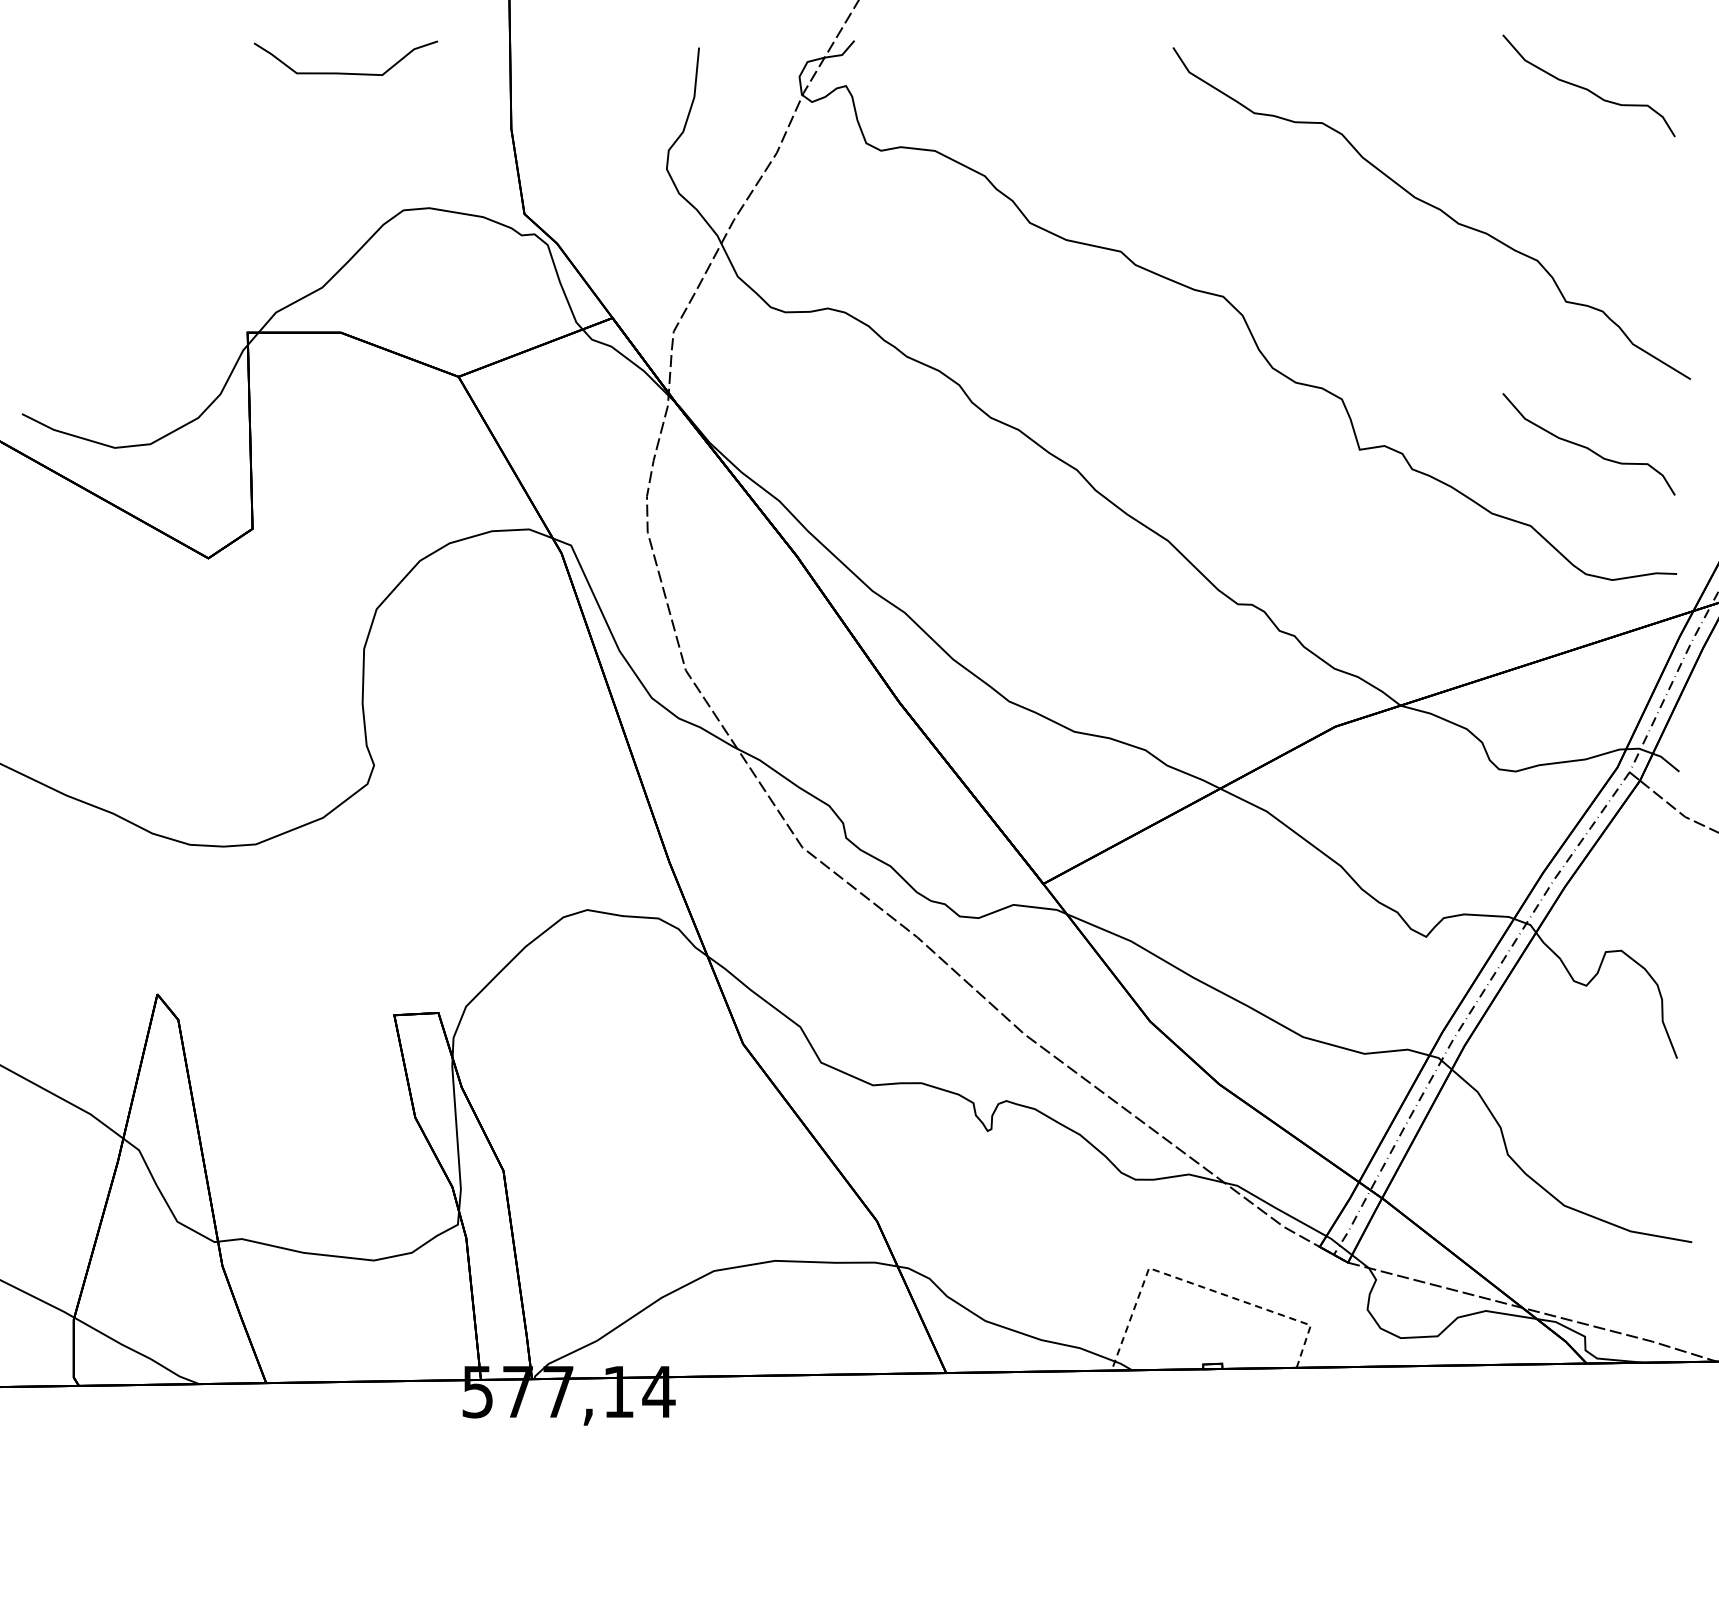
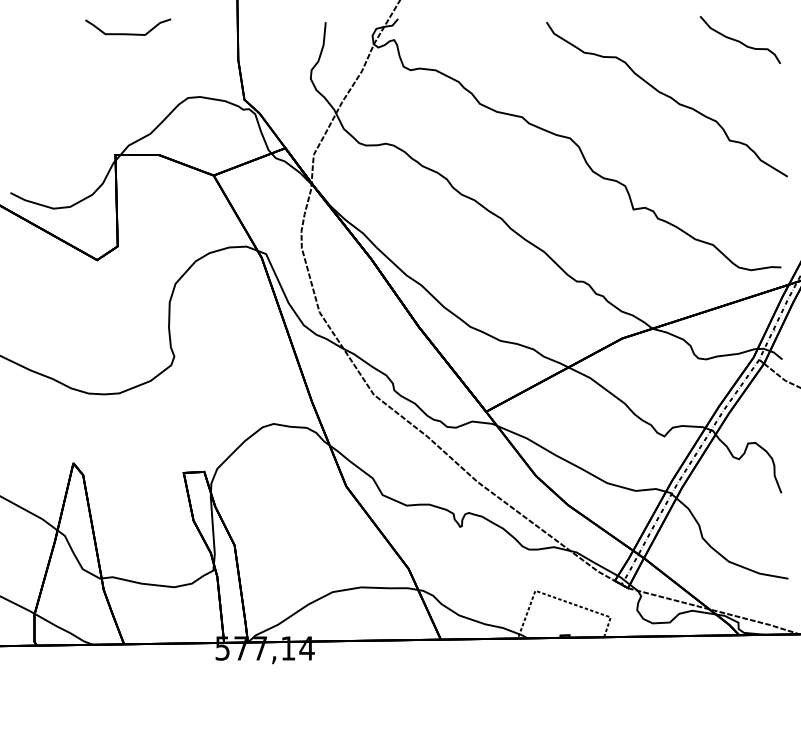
curve: (346, 71) -> (128, 33), moved
curve: (1587, 445) -> (739, 207), removed

